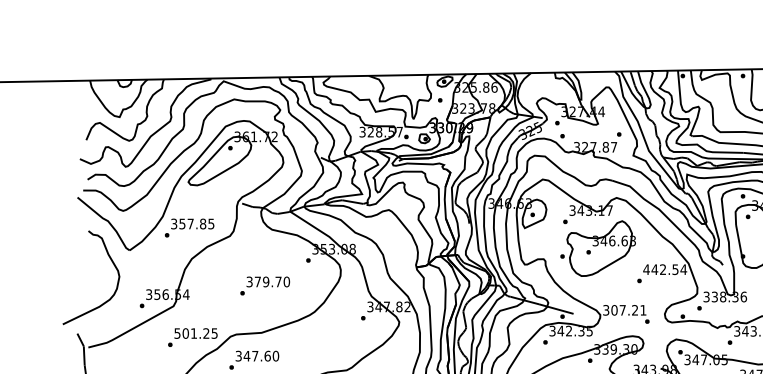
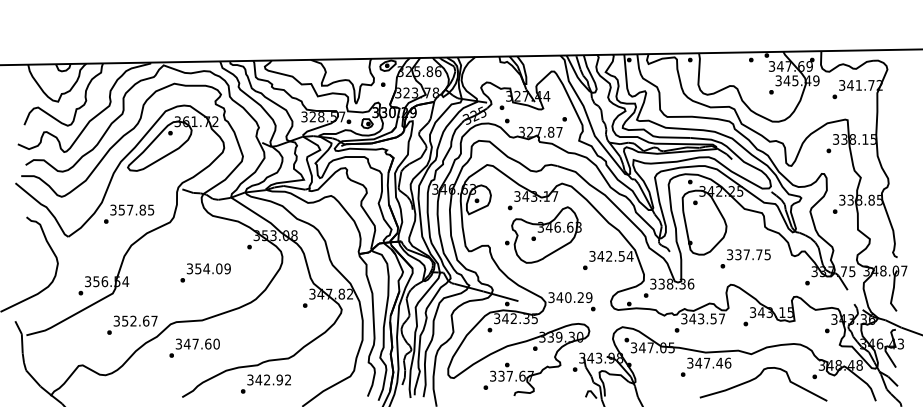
text: (646, 269) -> (592, 256), 442.54 -> 342.54
text: (271, 281) -> (212, 268), 379.70 -> 354.09
text: (628, 310) -> (574, 297), 307.21 -> 340.29
text: (195, 332) -> (135, 320), 501.25 -> 352.67

